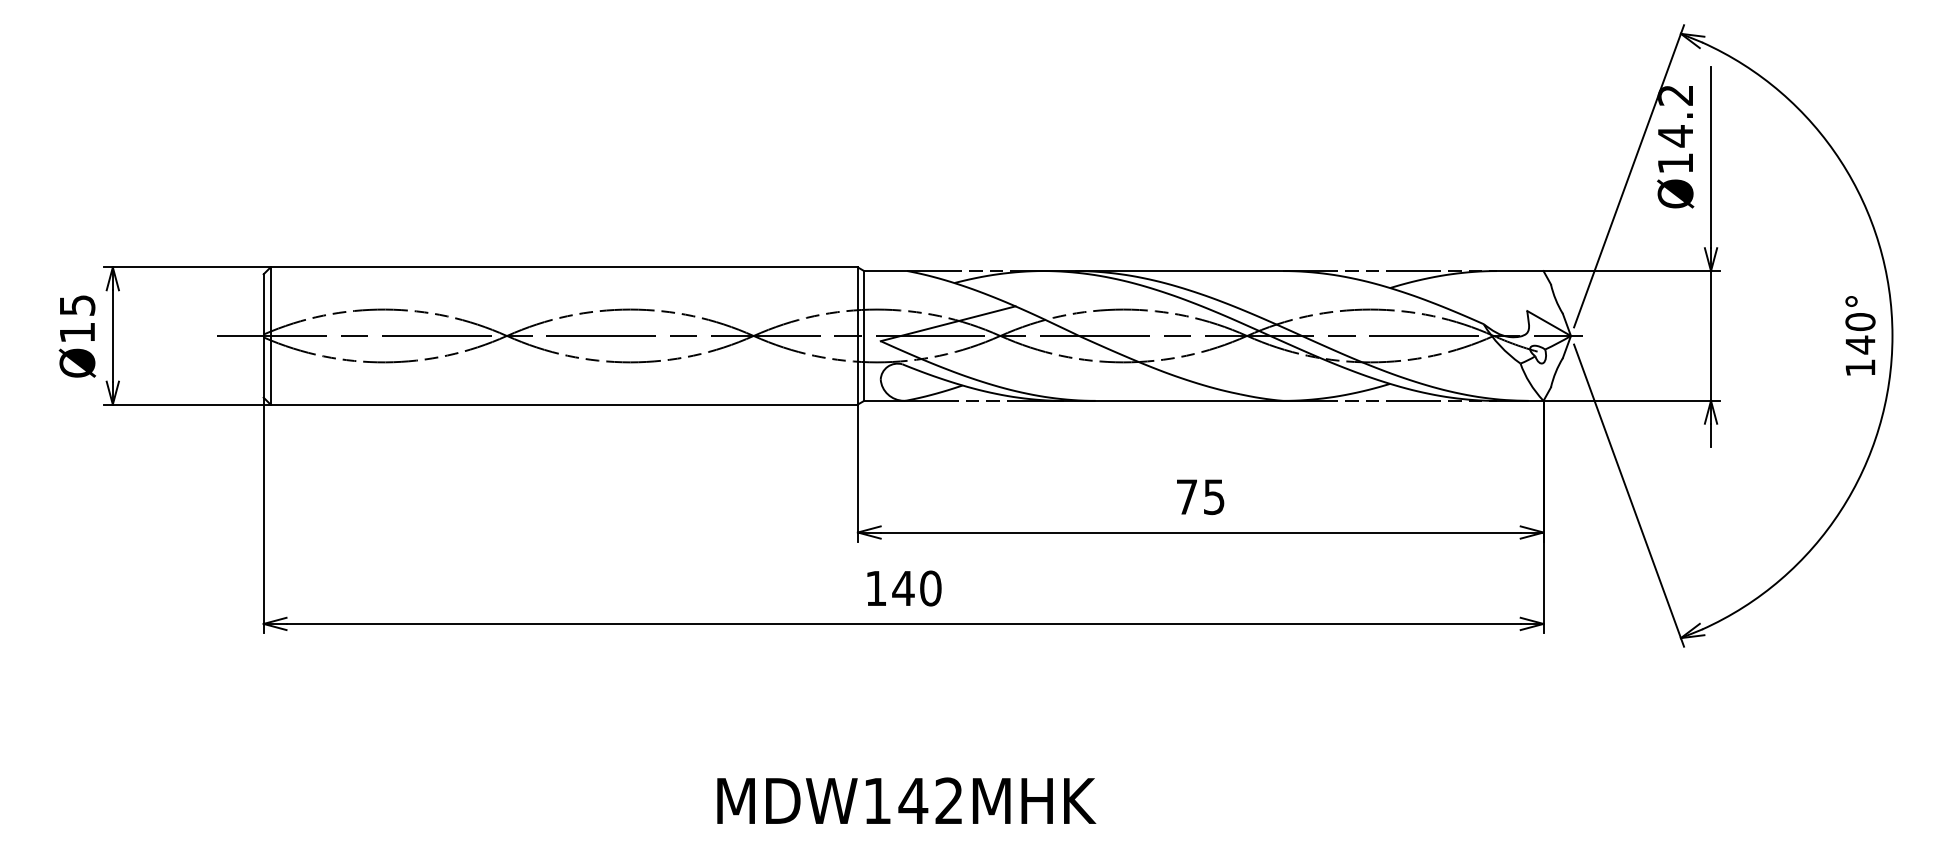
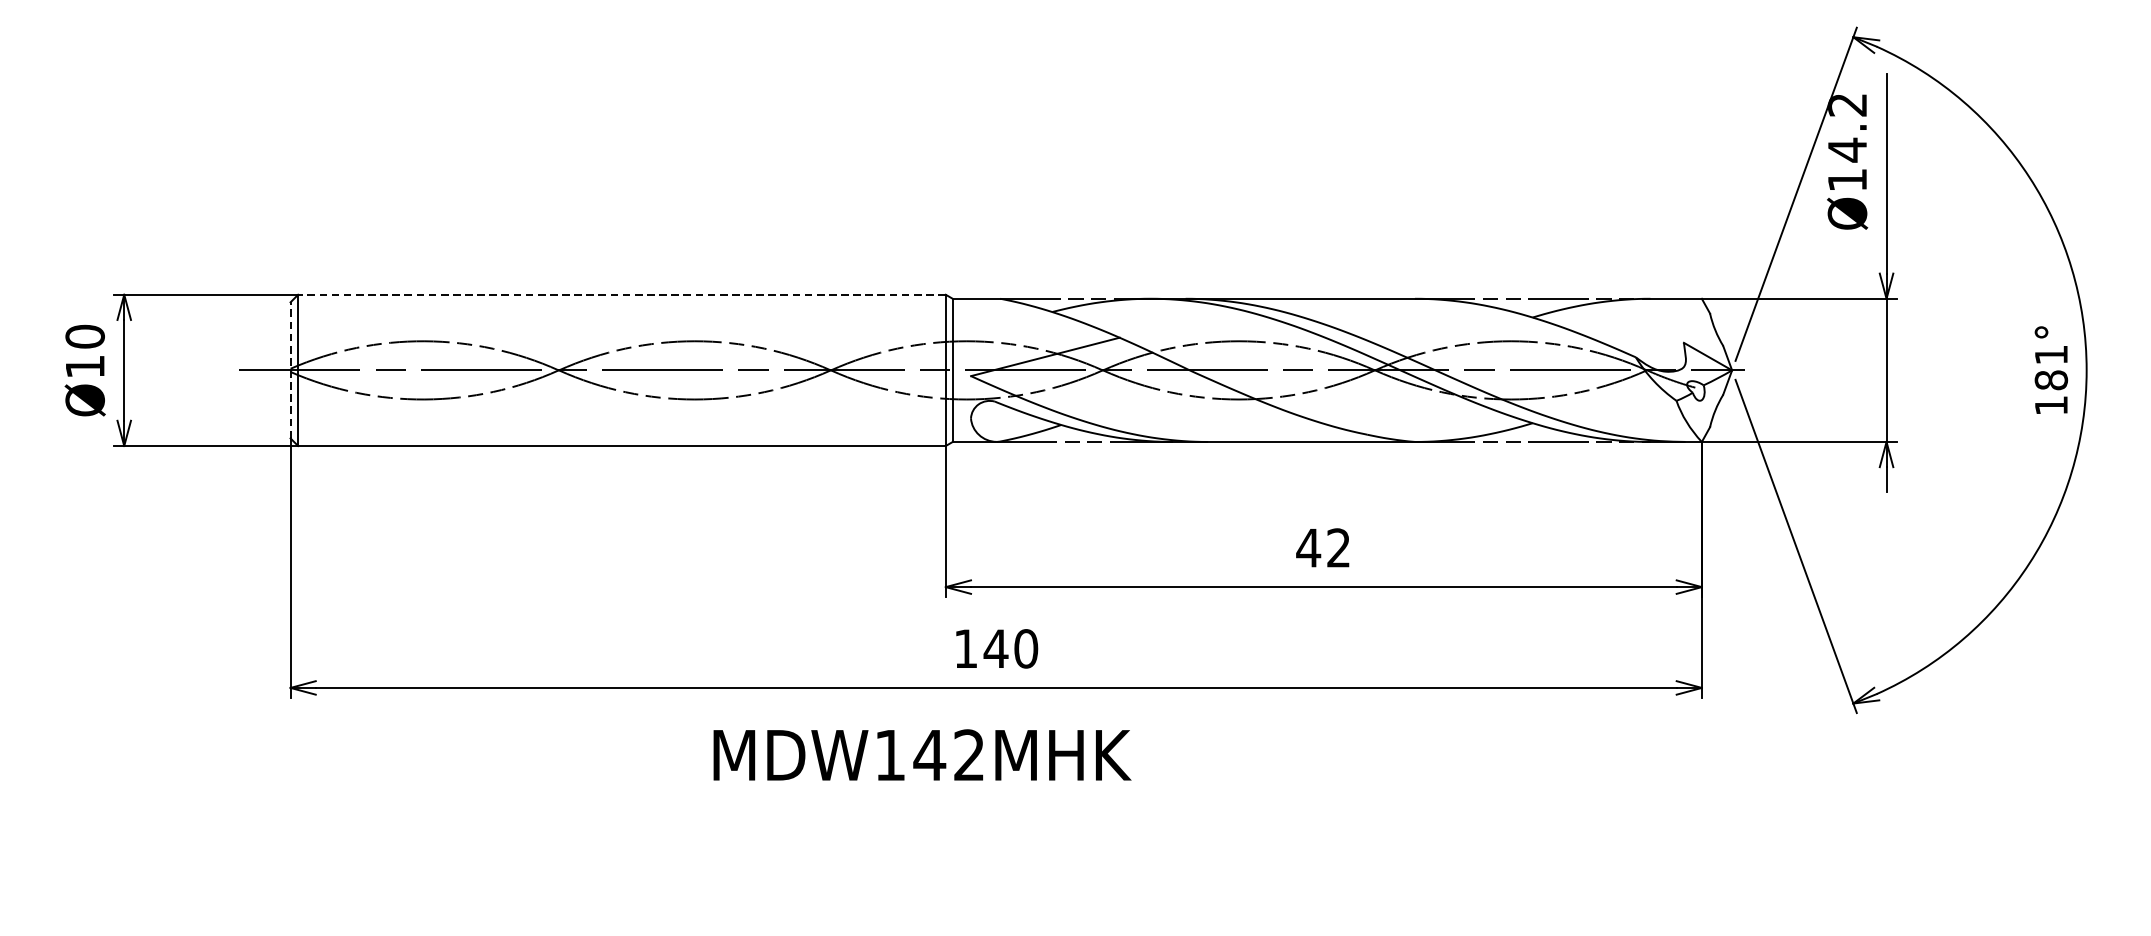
line: (564, 267) -> (622, 294), solid -> dashed
text: (77, 305) -> (85, 336), Ø15 -> Ø10
text: (1860, 333) -> (2051, 367), 140° -> 181°
line: (263, 335) -> (290, 369), solid -> dashed
text: (1199, 497) -> (1322, 548), 75 -> 42
text: (906, 800) -> (922, 754), moved

